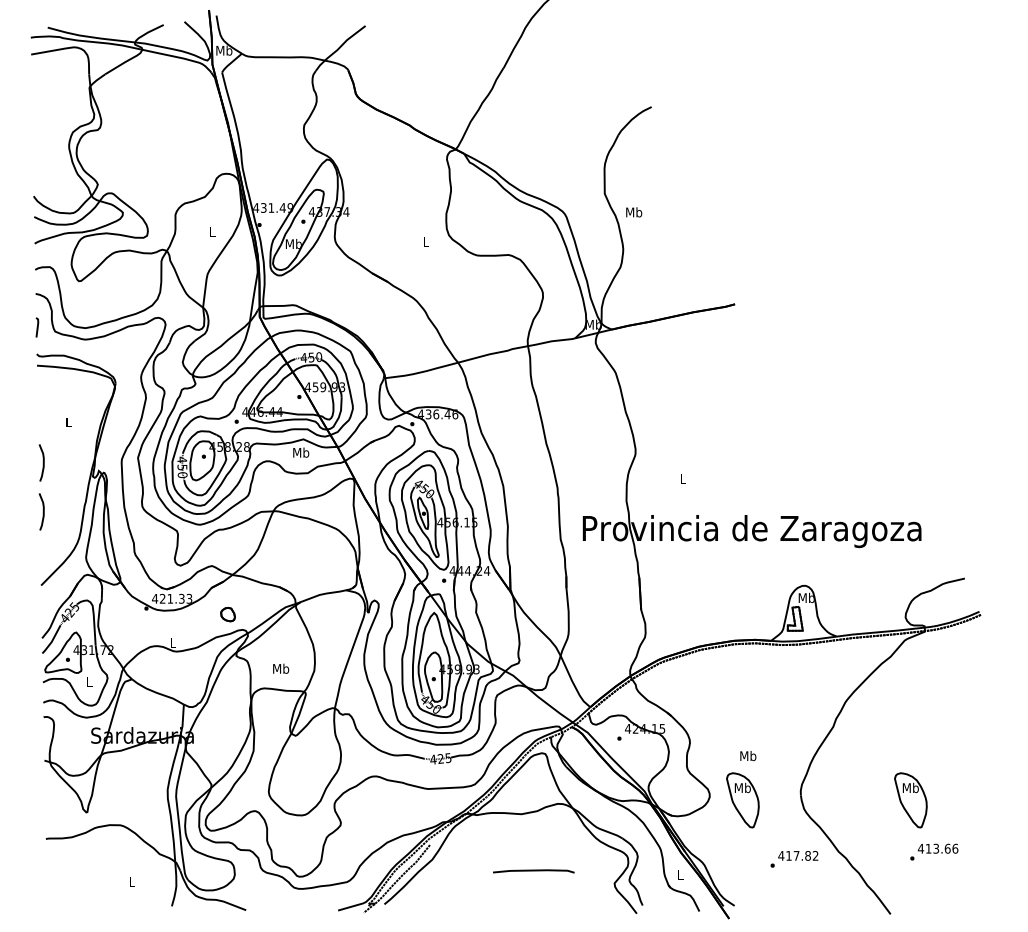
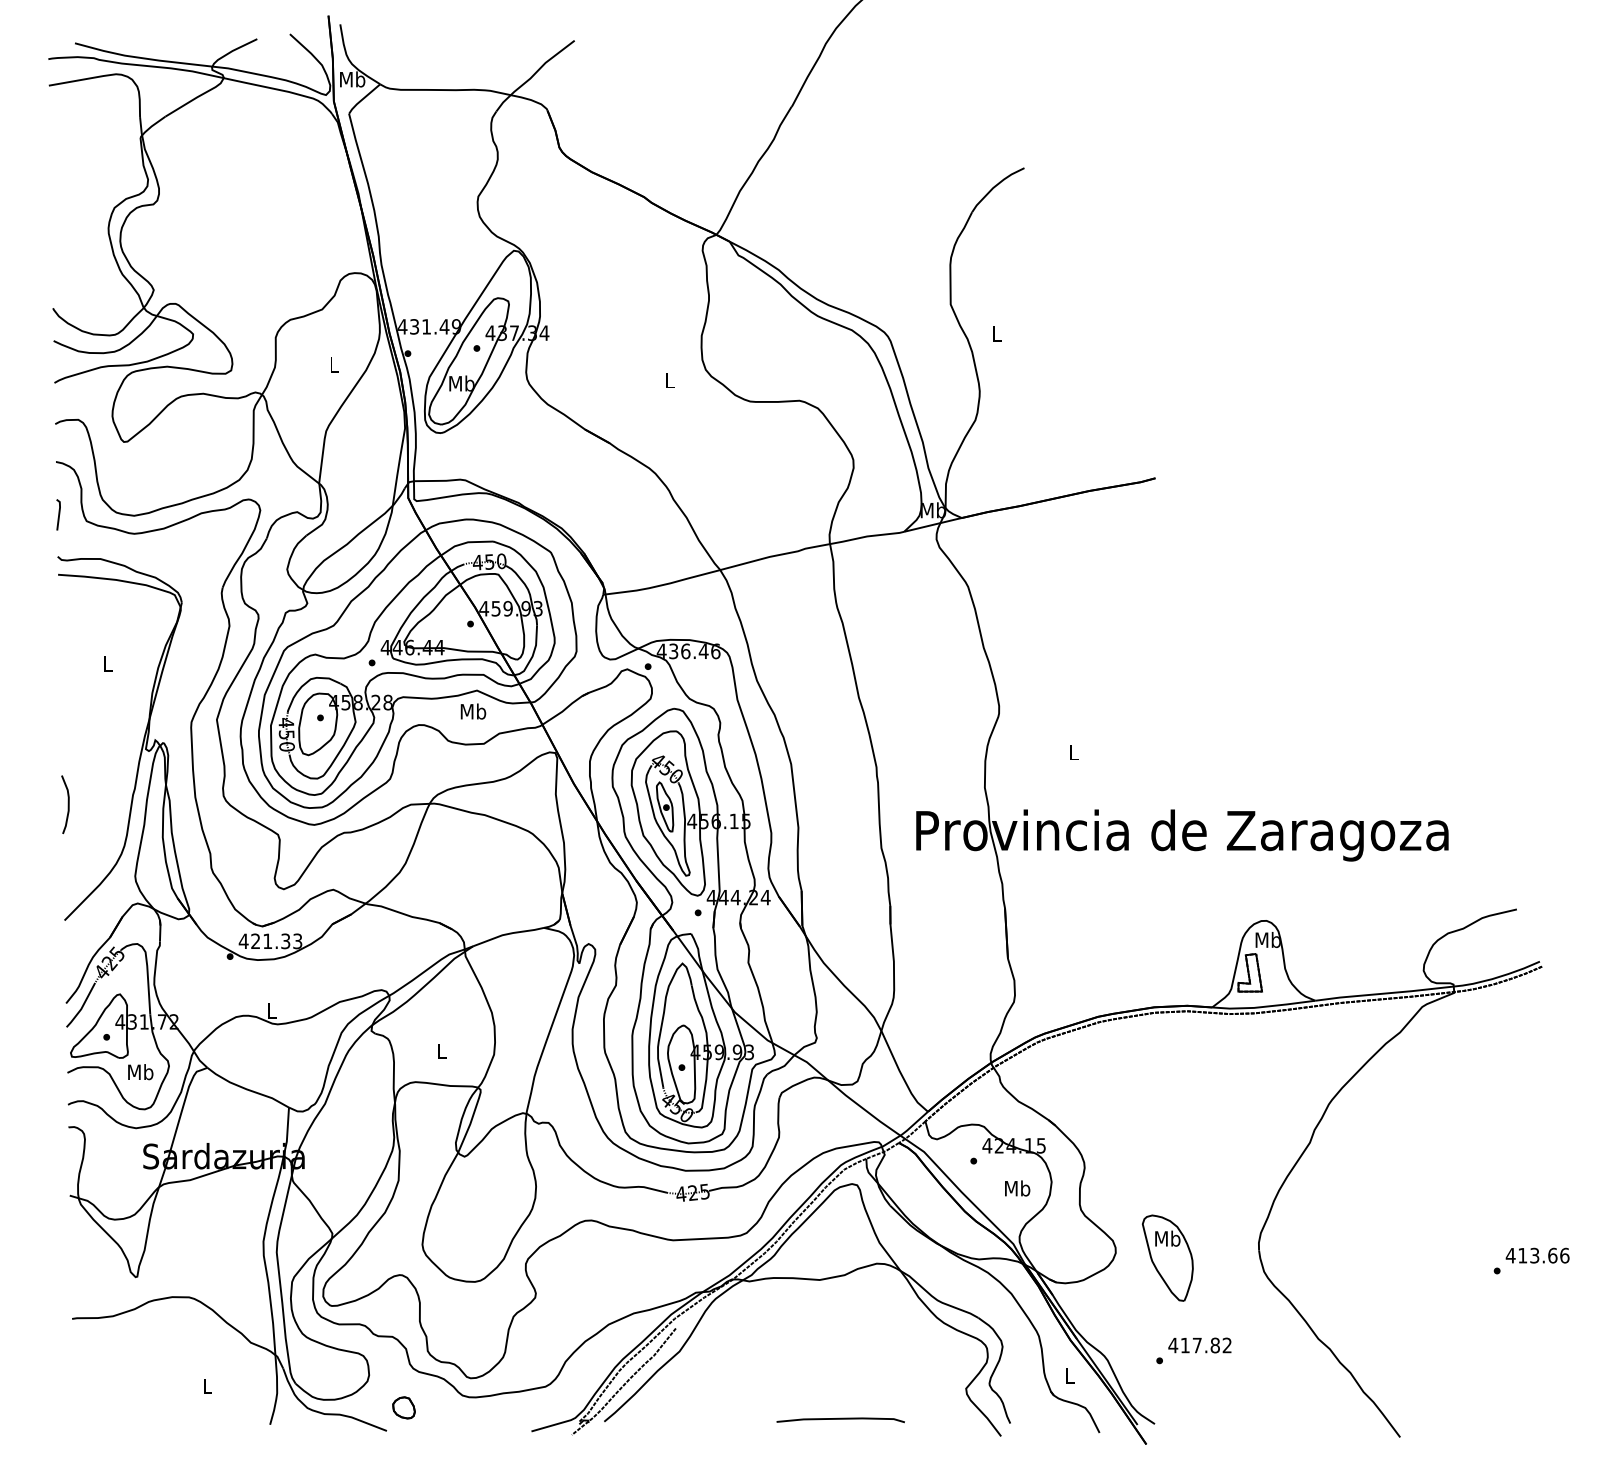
text: (634, 212) -> (997, 333), Mb -> L
curve: (42, 462) -> (66, 726), removed
part: (227, 614) -> (403, 1407), moved
text: (281, 668) -> (442, 1050), Mb -> L
text: (89, 681) -> (140, 1071), L -> Mb
text: (748, 756) -> (1017, 1189), moved
part: (910, 800) -> (1431, 1258), removed
text: (934, 851) -> (1531, 1259), moved
text: (794, 859) -> (1193, 1351), moved
line: (533, 871) -> (840, 1420), moved

